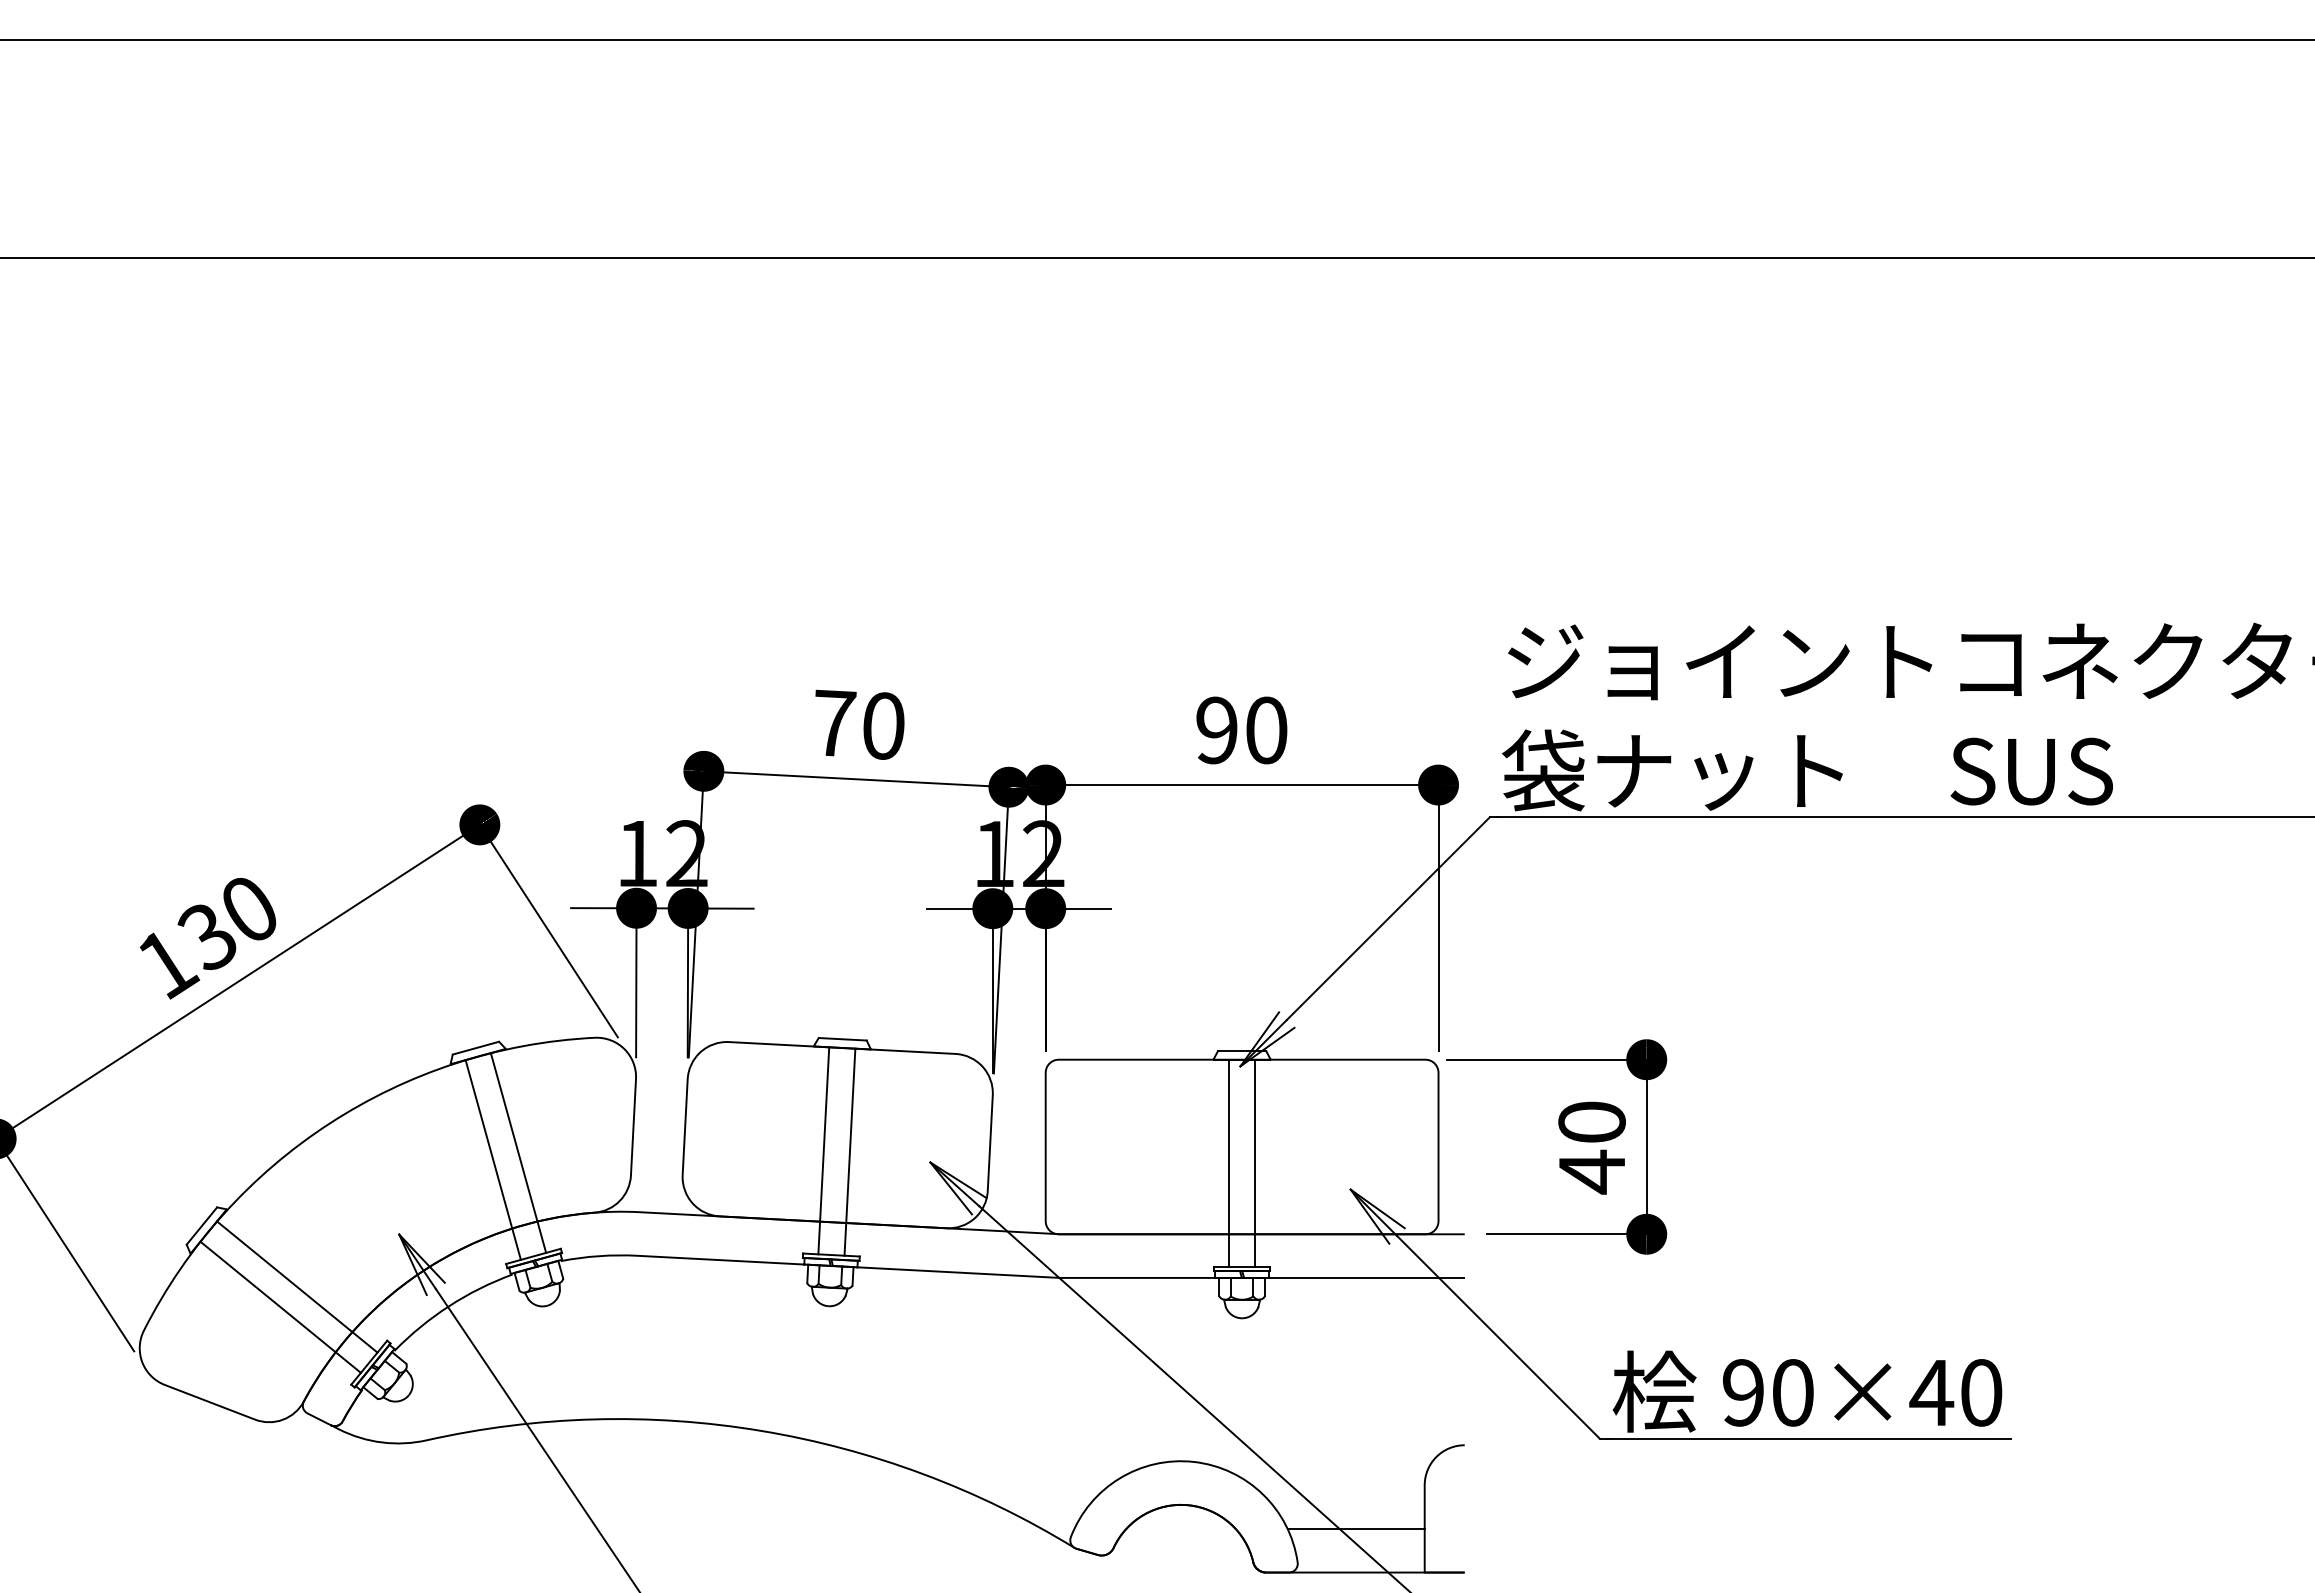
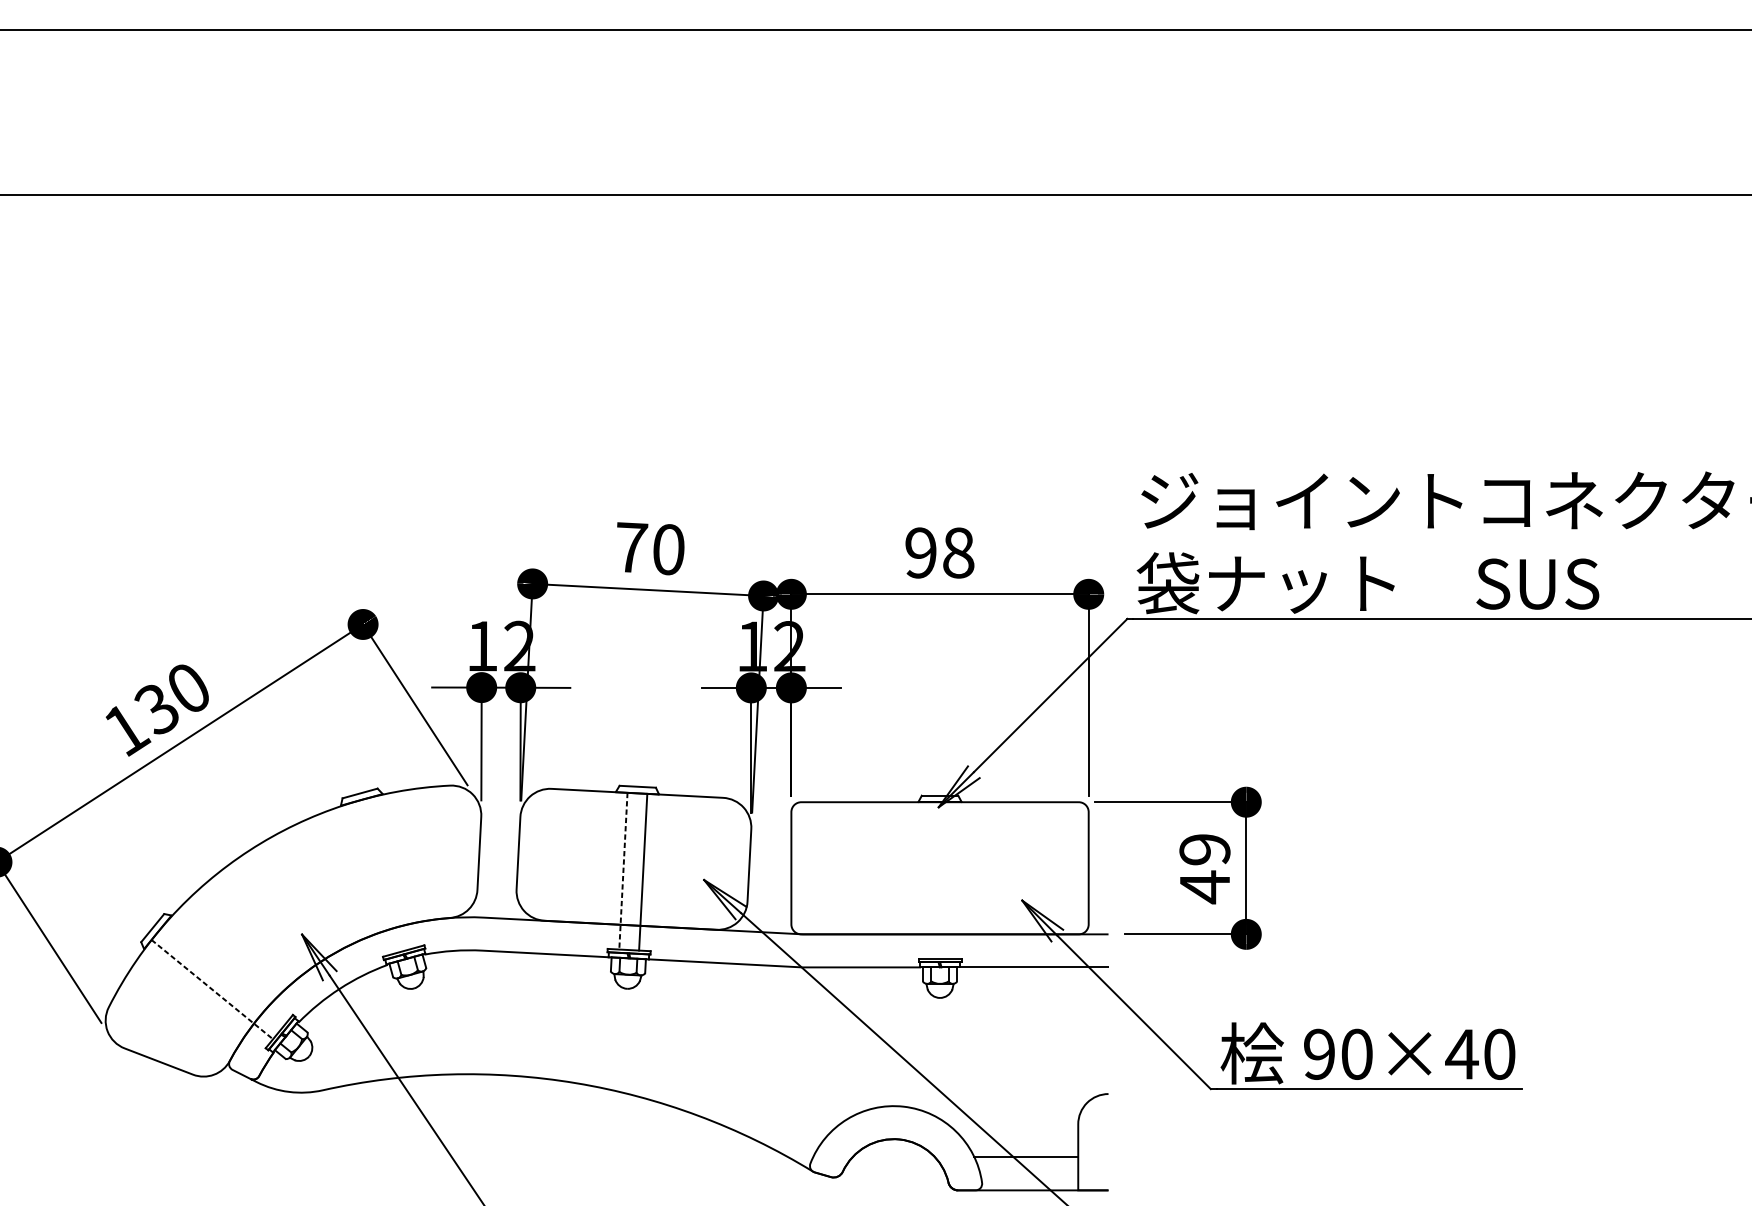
text: (1266, 730) -> (958, 553), 90 -> 98
text: (1591, 1121) -> (1204, 848), 40 -> 49
line: (823, 1150) -> (623, 870), solid -> dashed
line: (518, 1152) -> (392, 872), removed
line: (492, 1159) -> (372, 877), removed
line: (1229, 1163) -> (930, 880), removed
line: (1255, 1163) -> (950, 880), removed
line: (296, 1286) -> (224, 973), removed
line: (280, 1307) -> (212, 989), solid -> dashed

